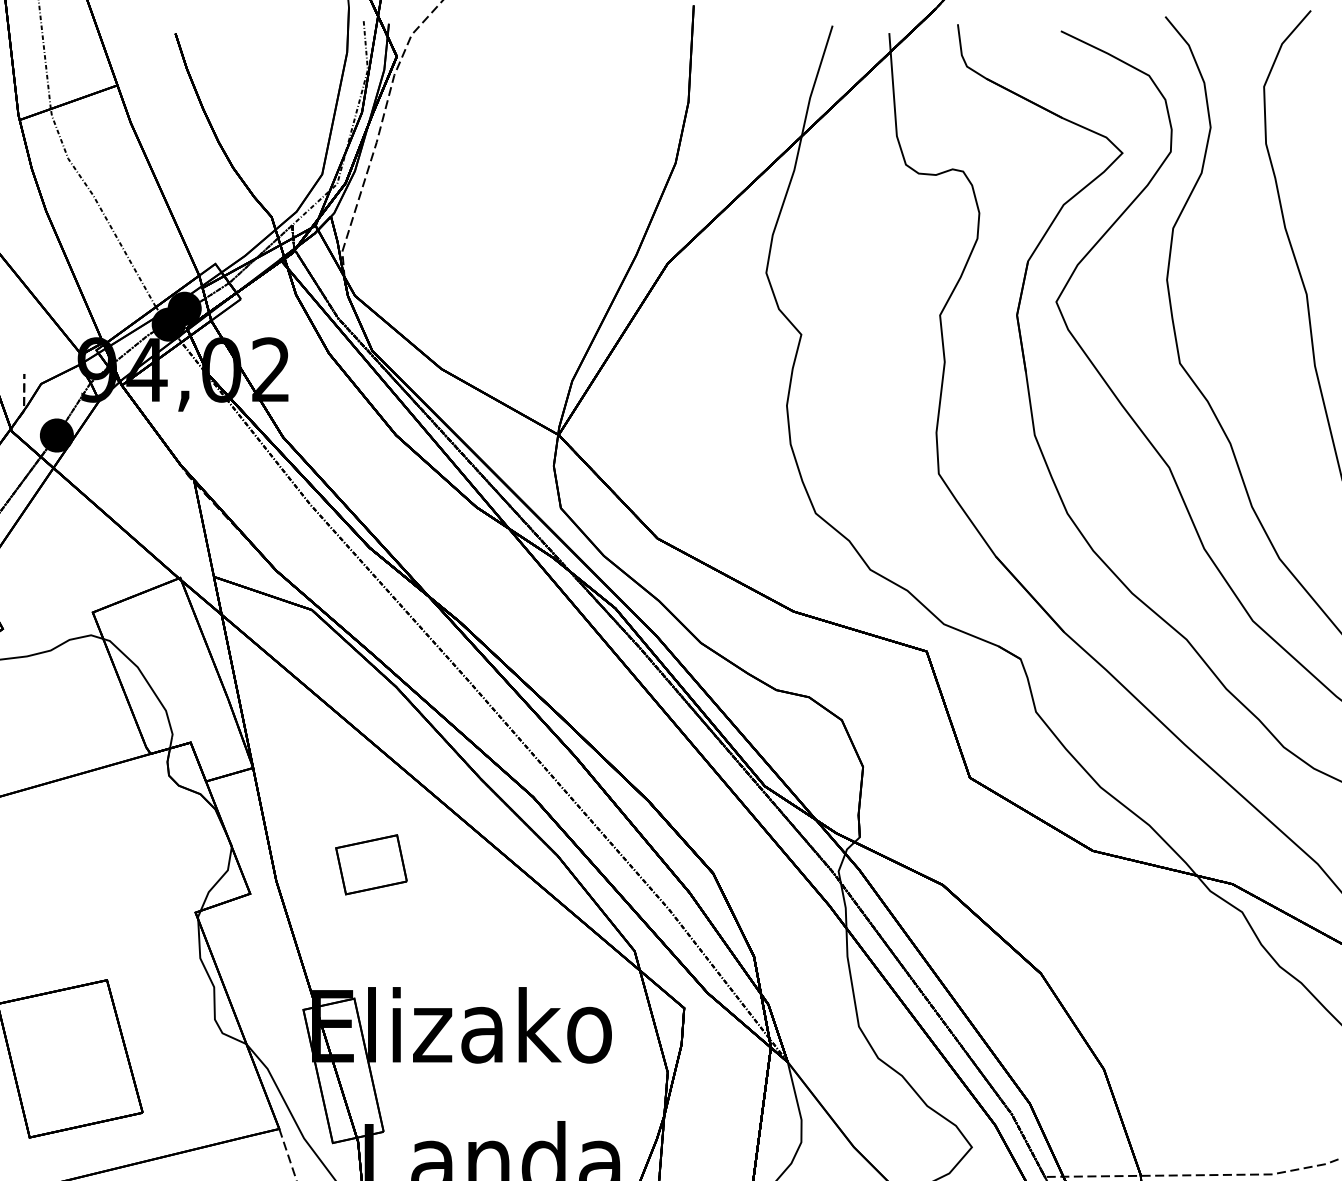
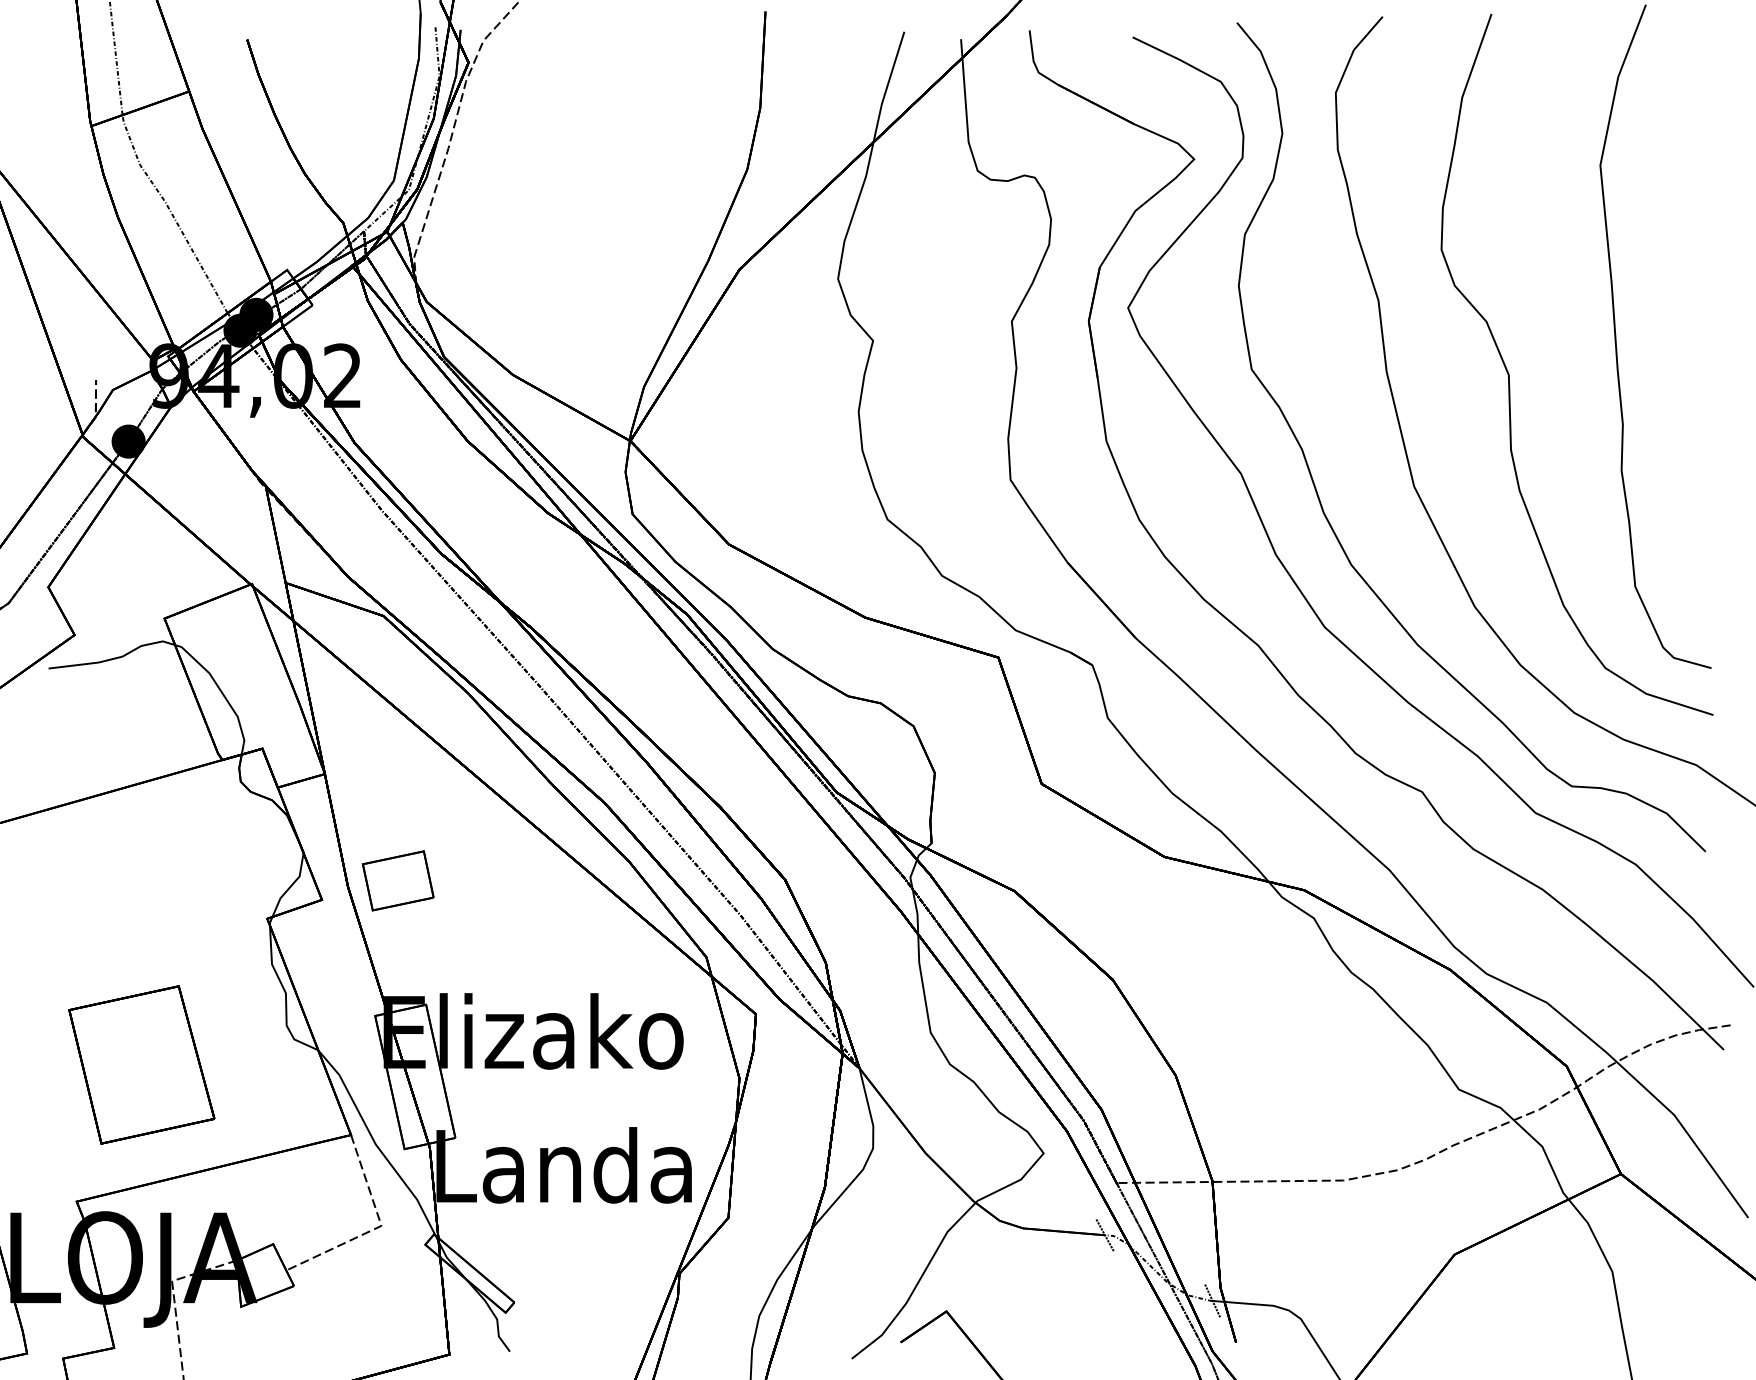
part: (370, 864) -> (397, 880), moved

